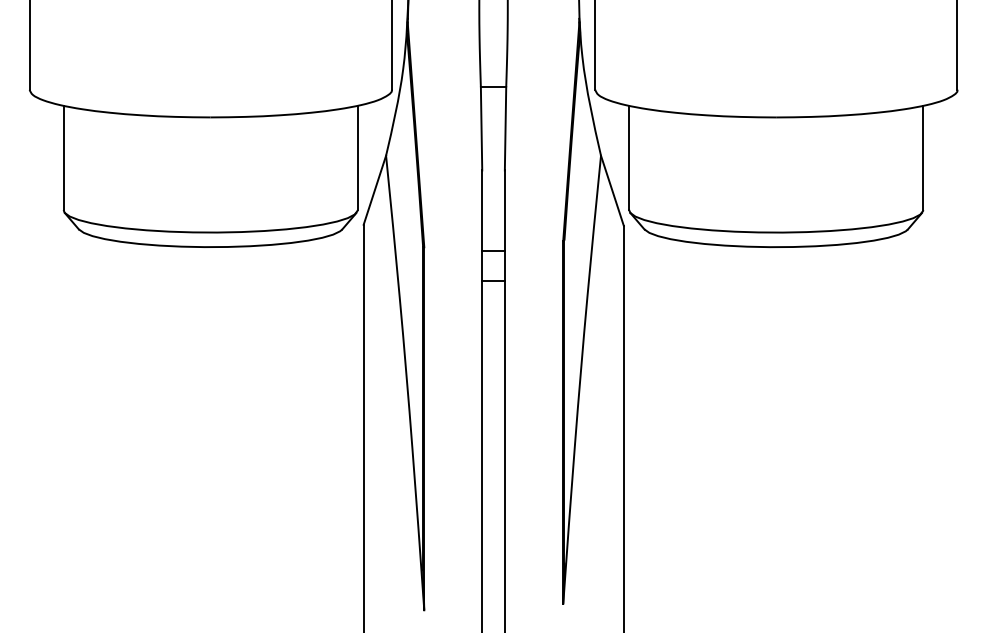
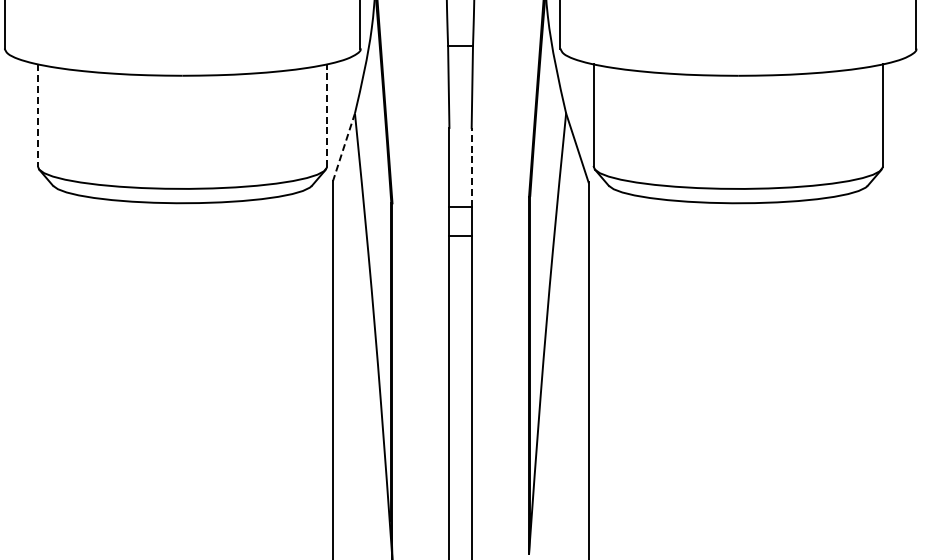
line: (357, 157) -> (326, 115), solid -> dashed
line: (63, 158) -> (37, 116), solid -> dashed
line: (374, 190) -> (343, 147), solid -> dashed
line: (504, 210) -> (471, 167), solid -> dashed

